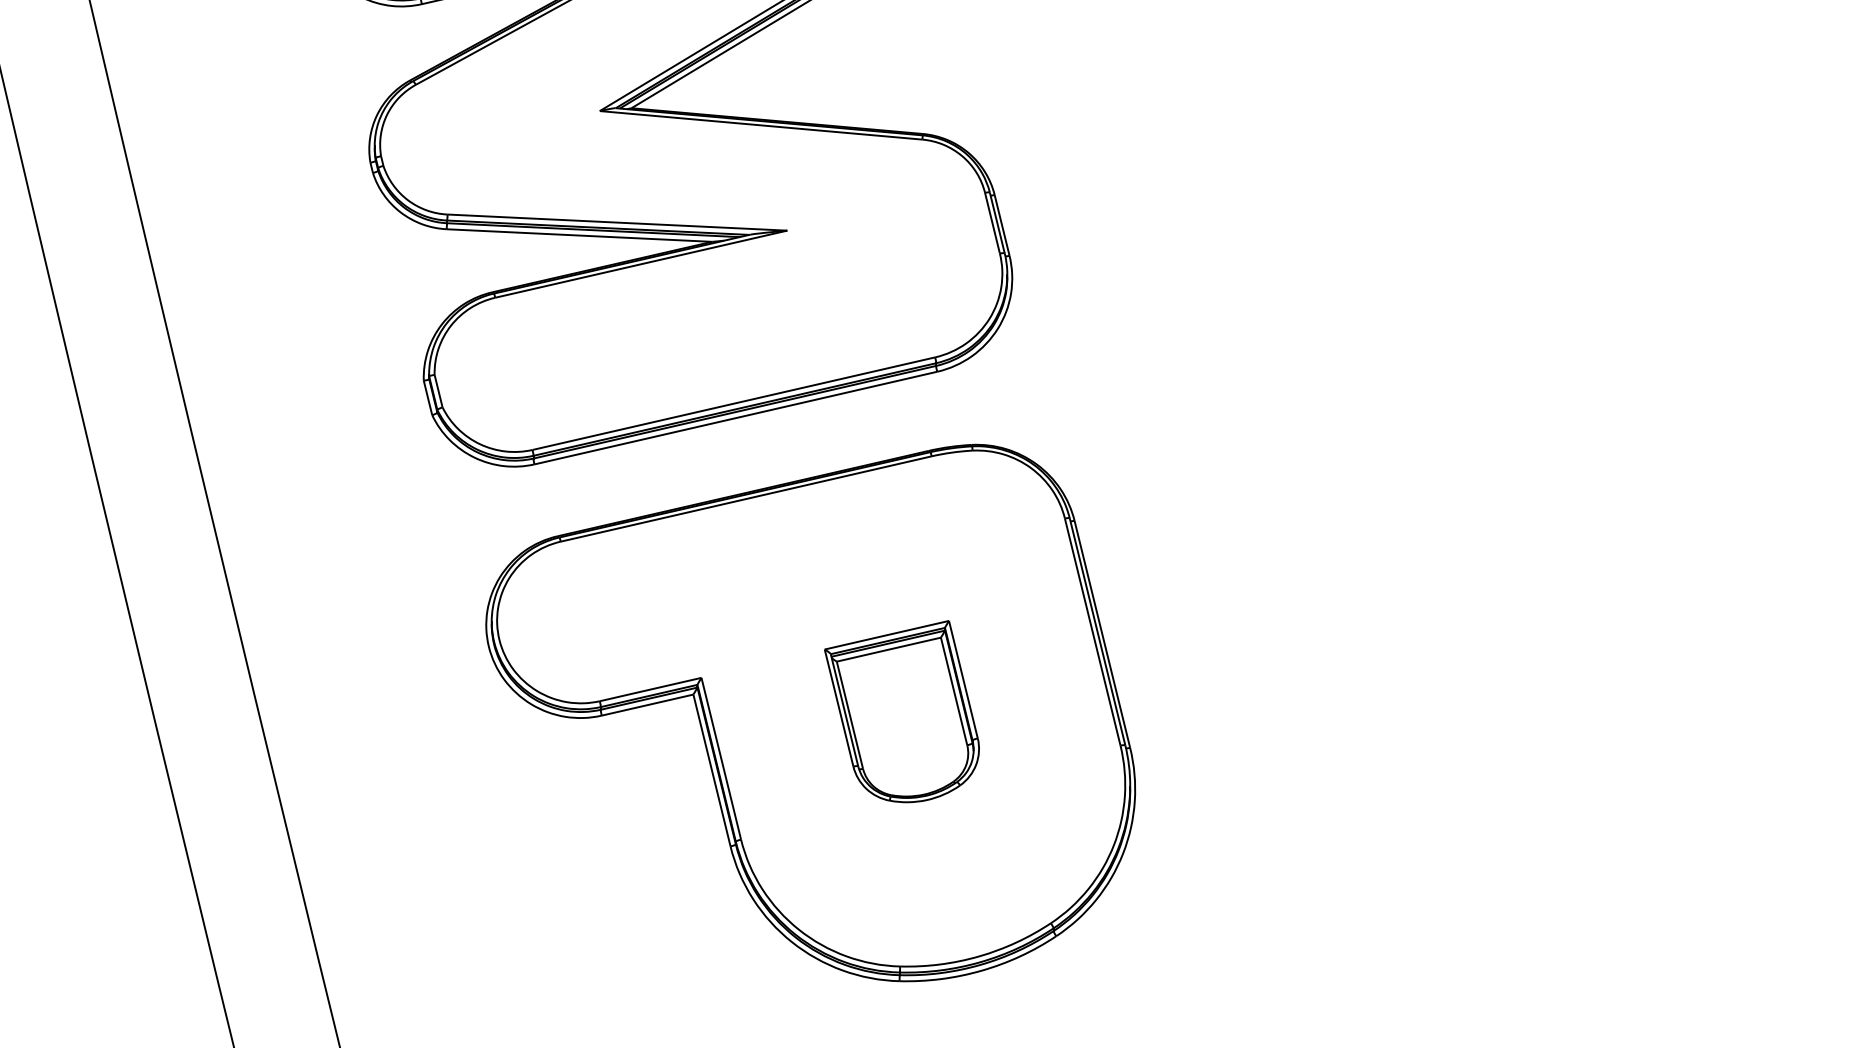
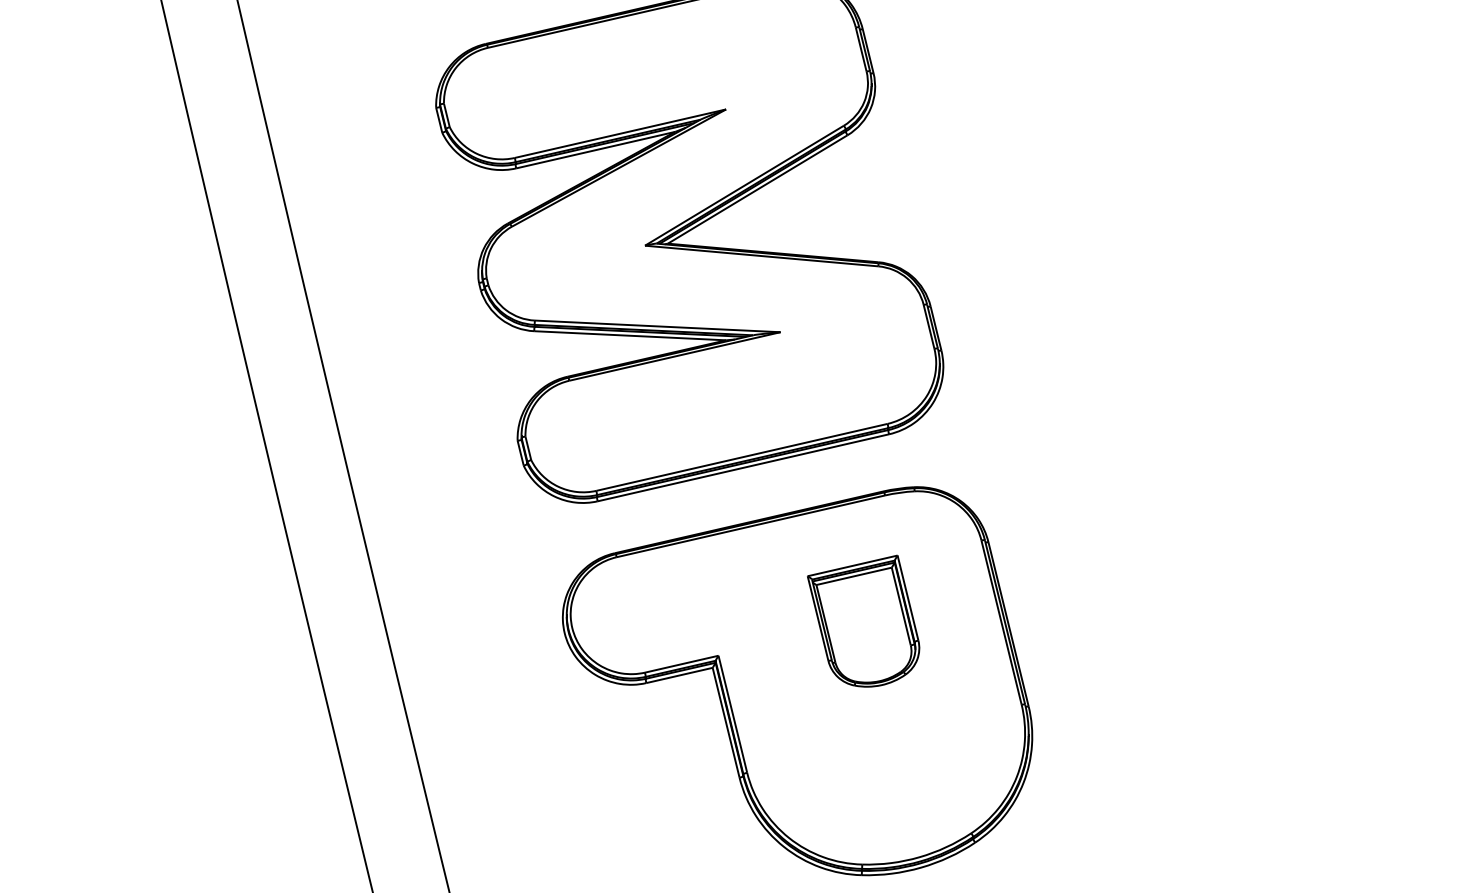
part: (901, 710) -> (863, 620), moved

